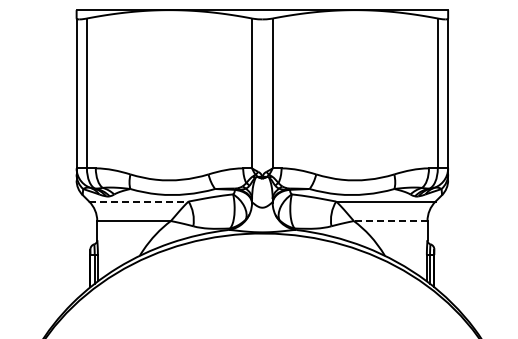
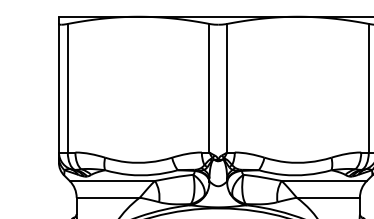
line: (138, 201) -> (112, 180), dashed -> solid
line: (390, 221) -> (328, 198), dashed -> solid

